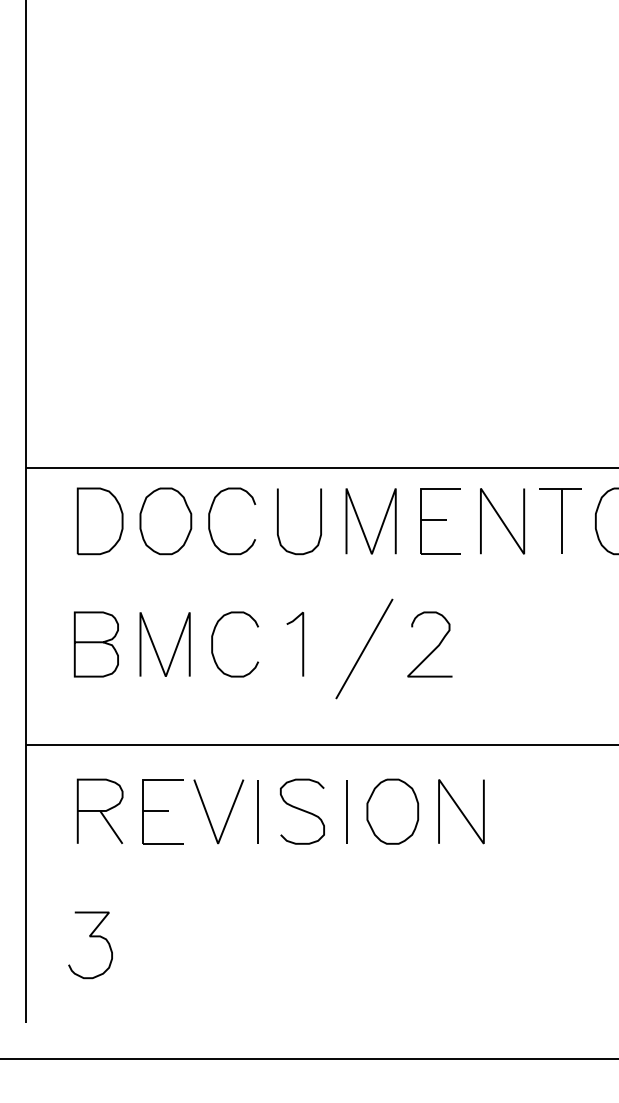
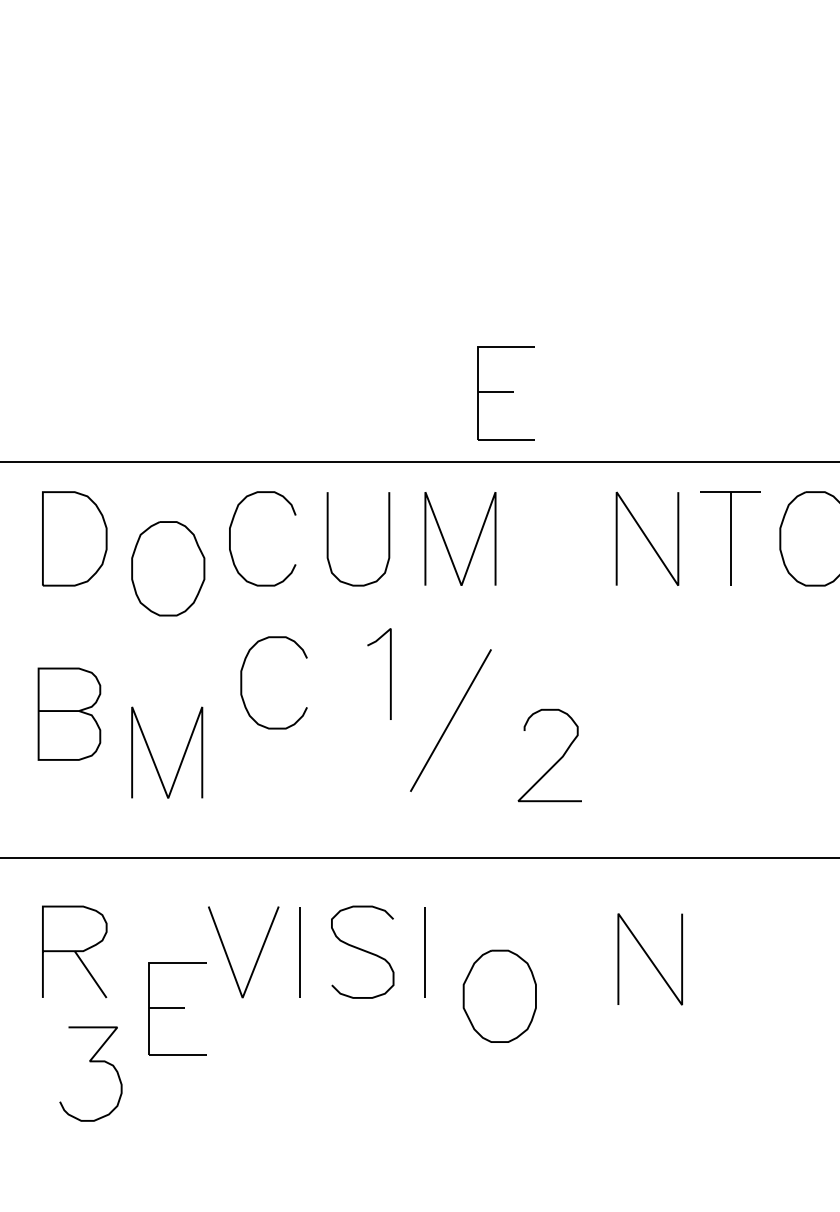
part: (165, 521) -> (167, 569), moved
part: (440, 521) -> (505, 393), moved
curve: (302, 643) -> (389, 672), moved
curve: (213, 644) -> (243, 682), moved
curve: (434, 648) -> (556, 761), moved
curve: (156, 649) -> (154, 759), moved
part: (162, 811) -> (176, 1008), moved
part: (392, 811) -> (499, 996), moved
curve: (461, 811) -> (650, 959), moved
curve: (90, 937) -> (90, 1062), moved

